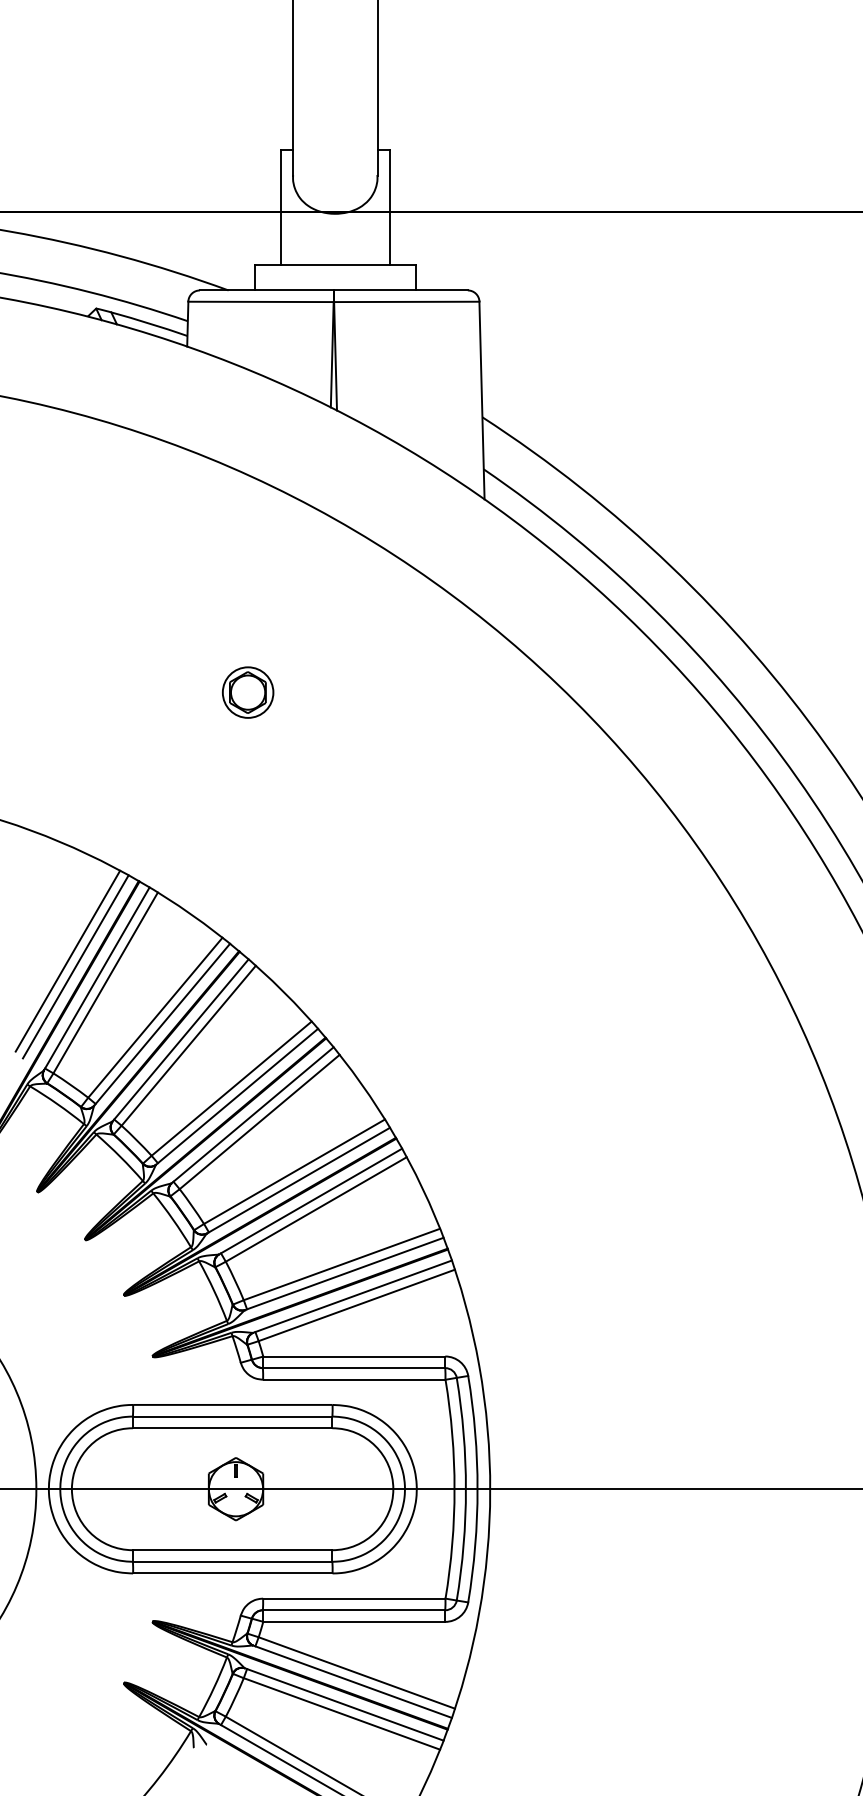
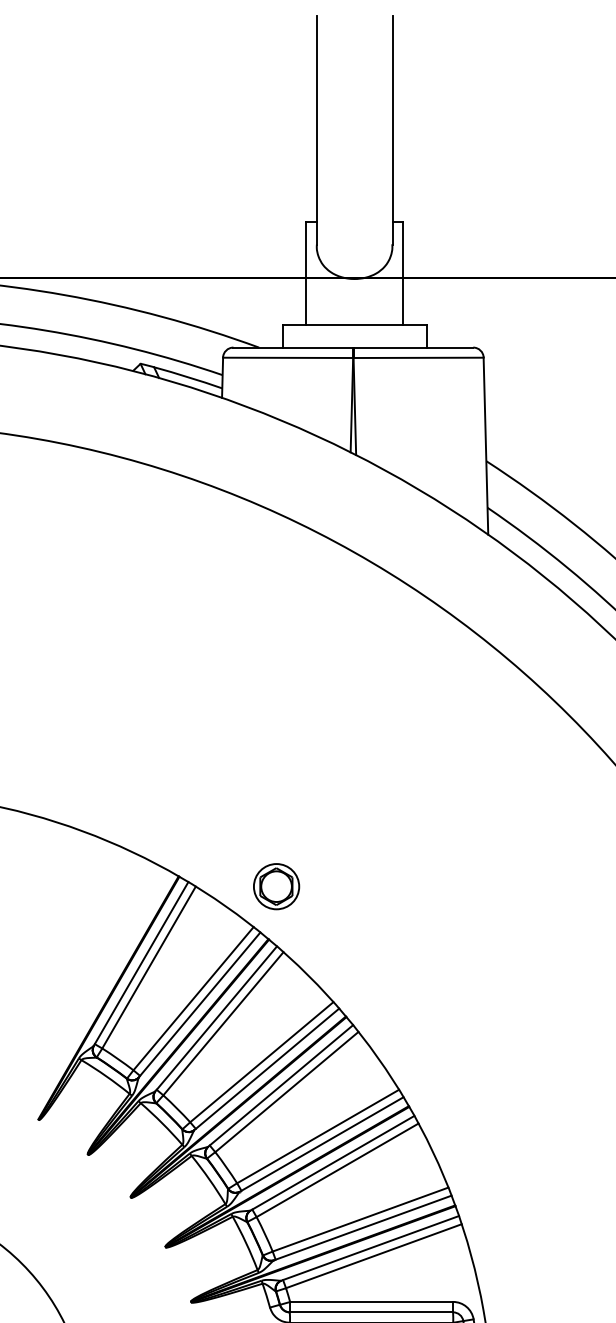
part: (248, 692) -> (276, 886), moved
line: (67, 960) -> (114, 947), removed
line: (75, 966) -> (122, 952), removed

